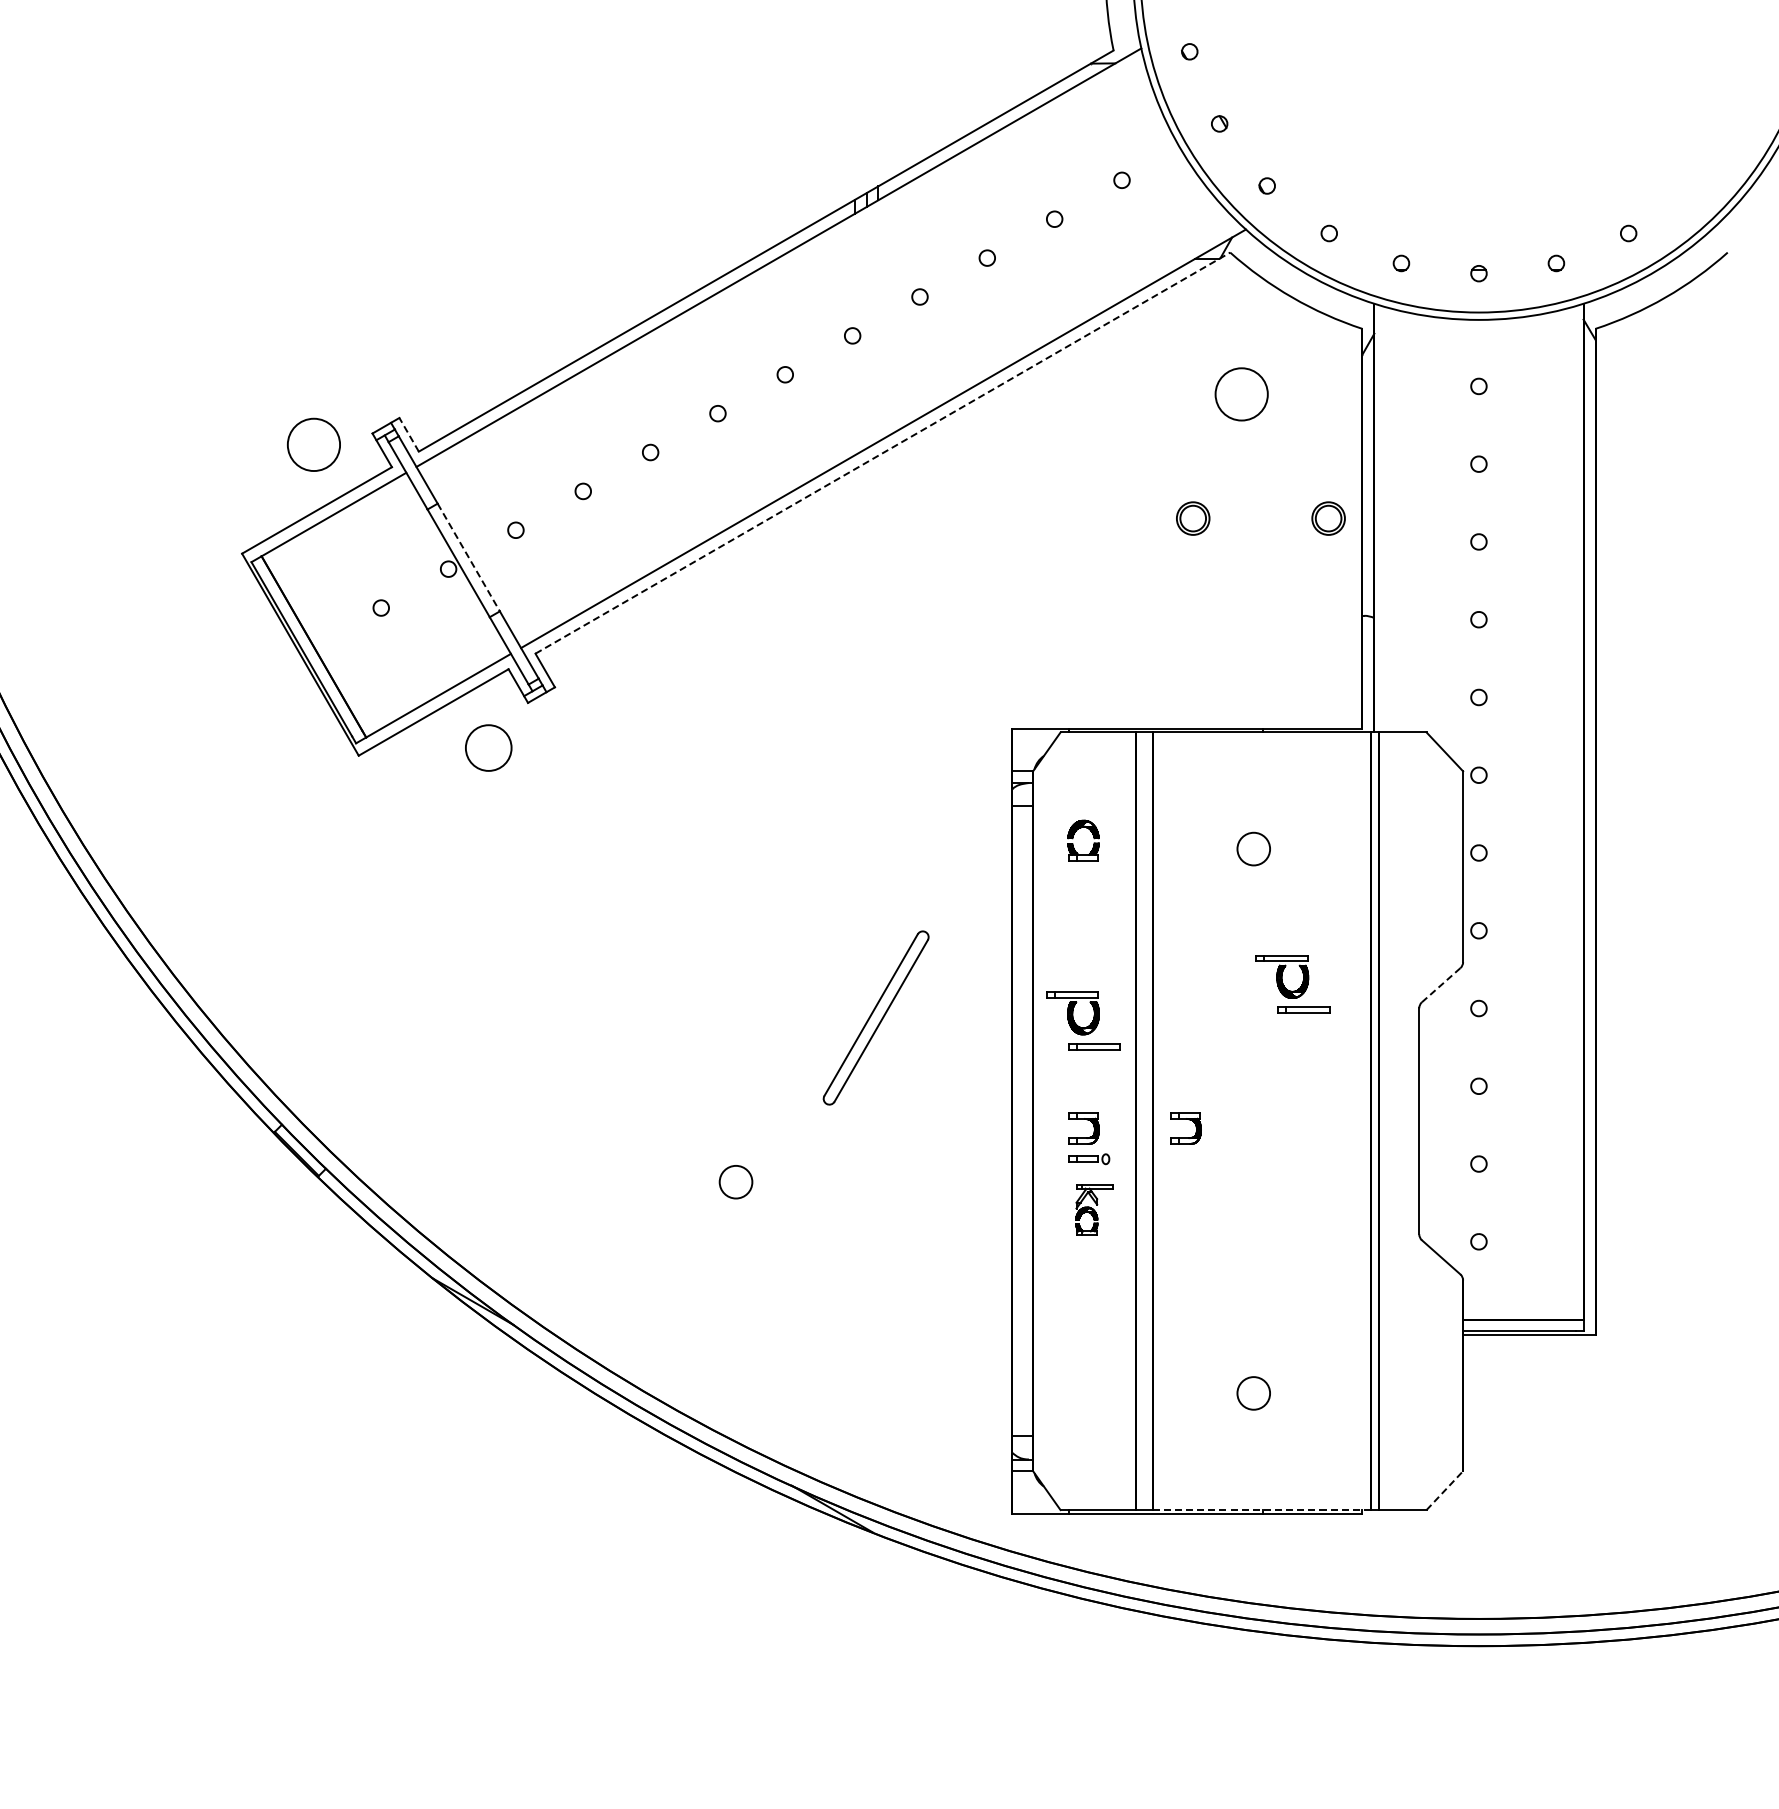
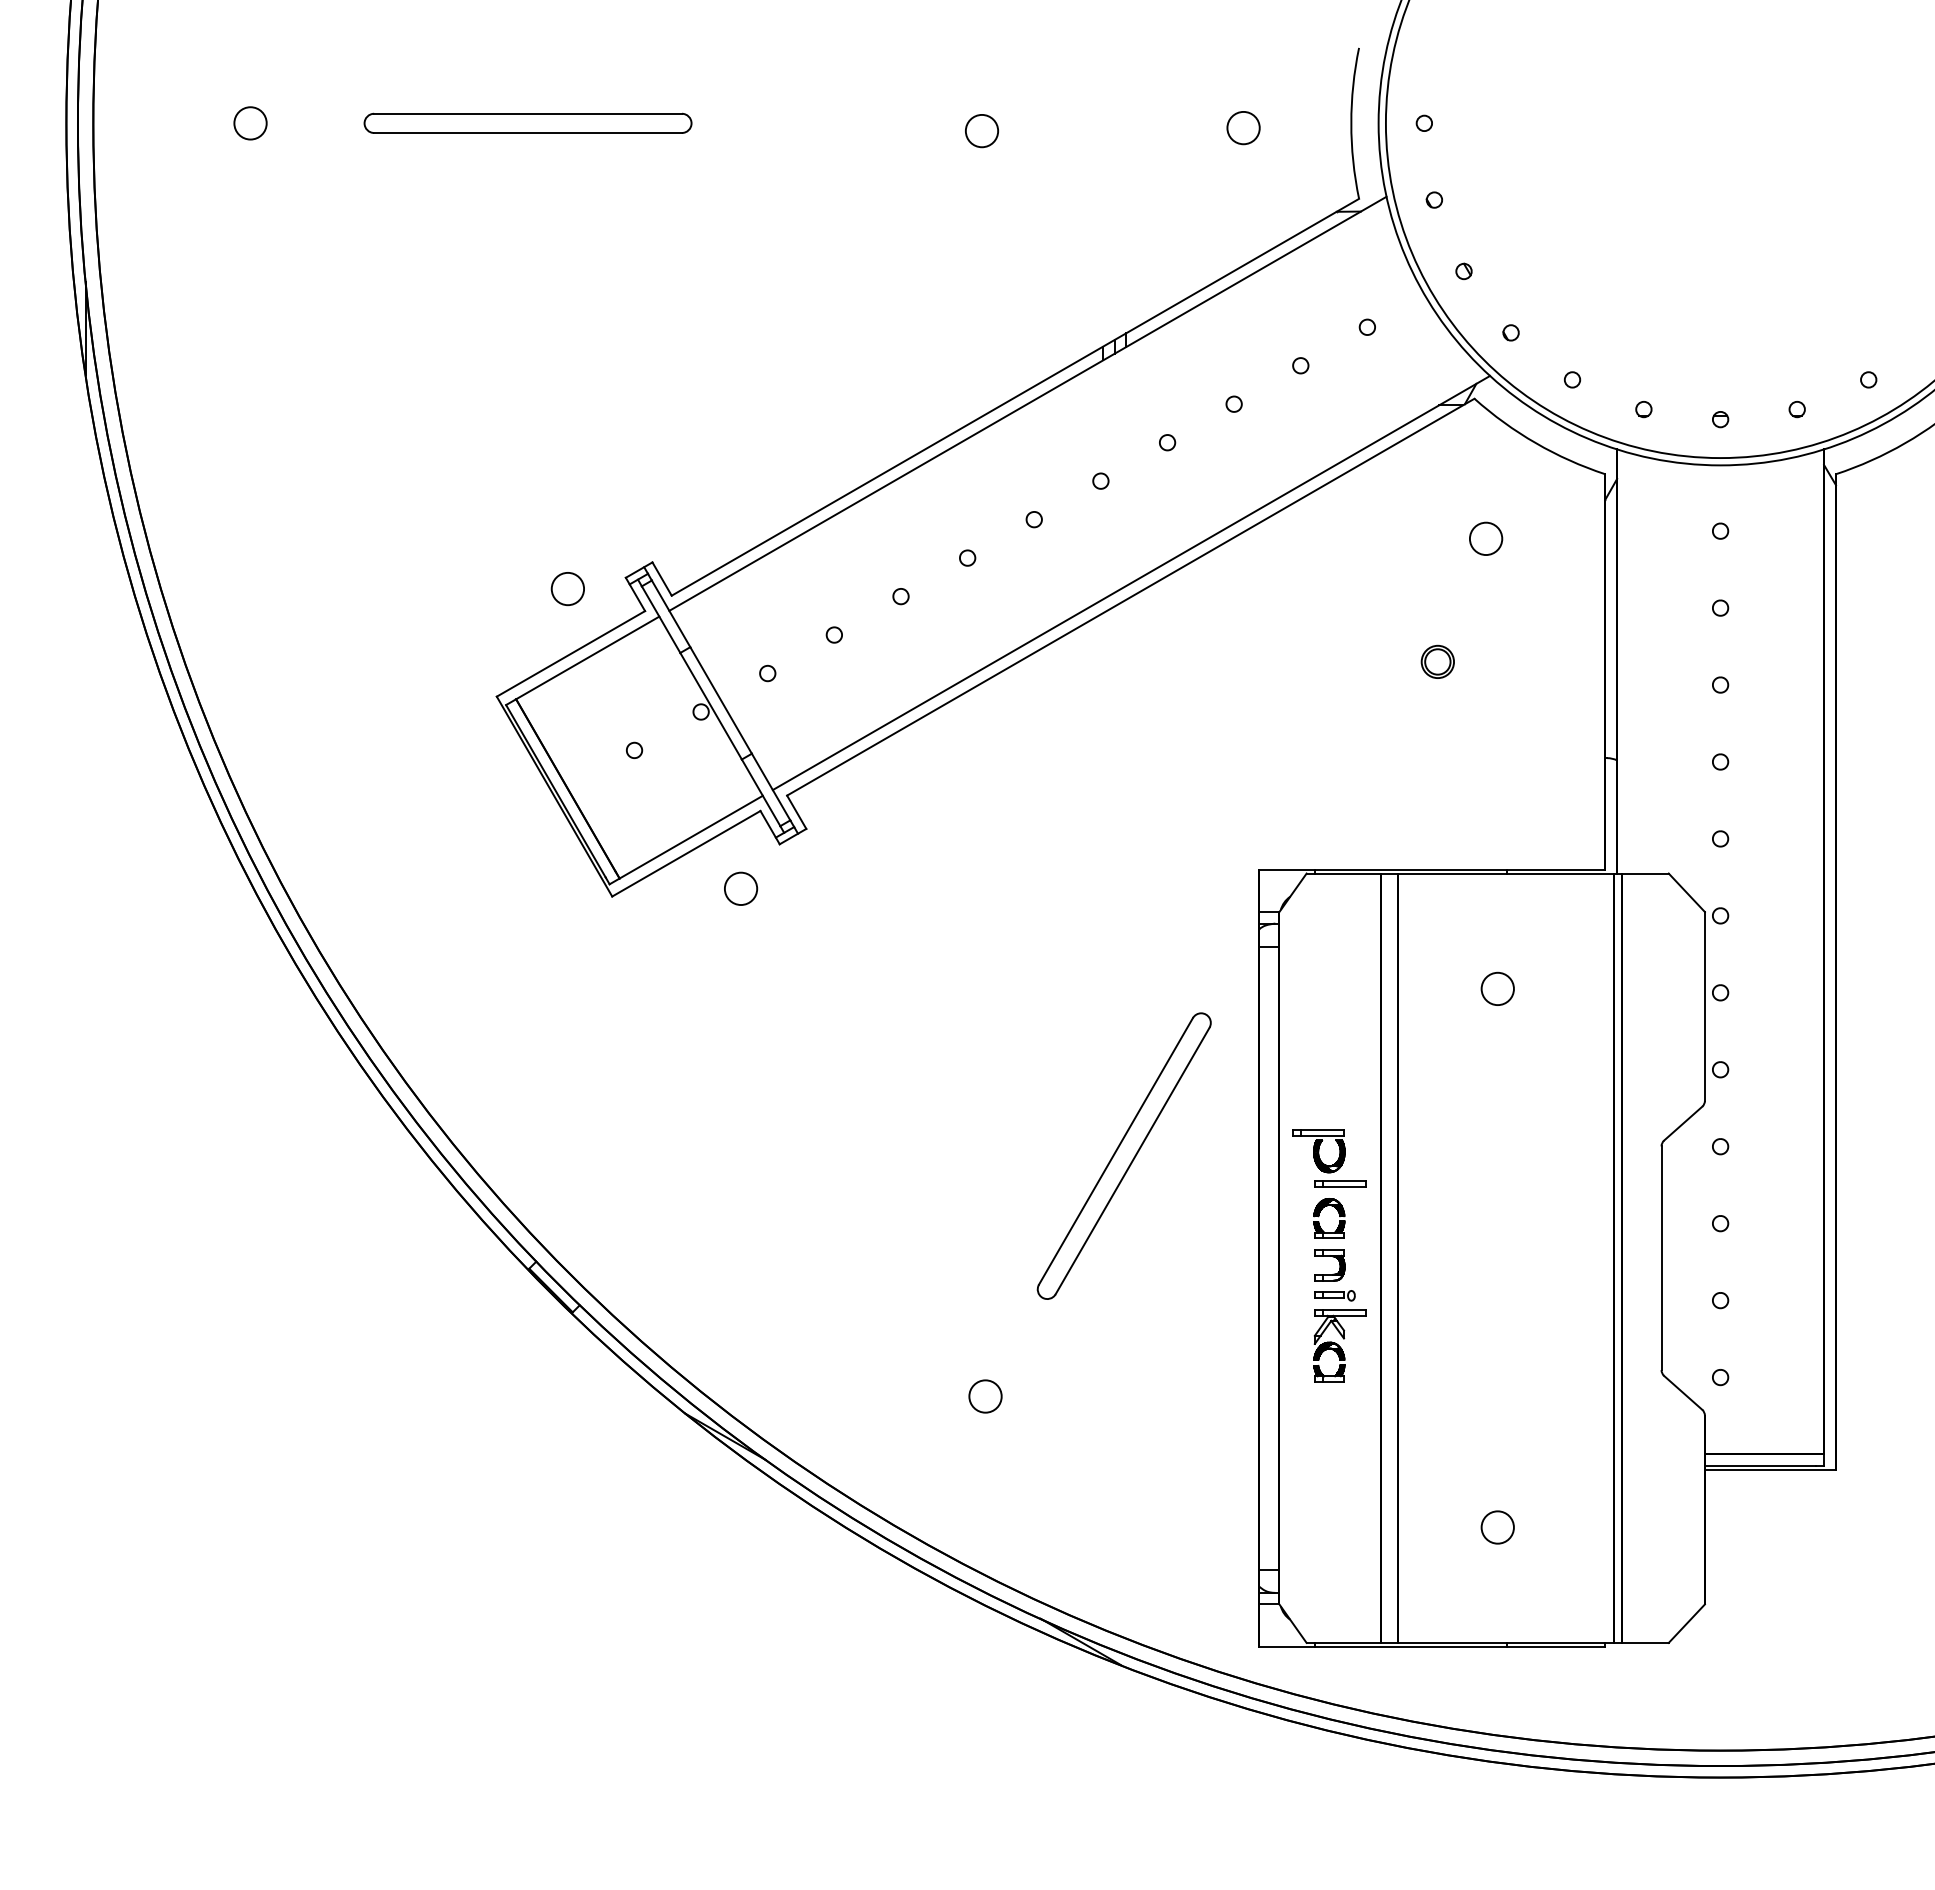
circle: (1242, 393) -> (1486, 538), size x0.62
line: (408, 434) -> (661, 578), dashed -> solid
circle: (313, 444) -> (567, 588), size x0.62
line: (882, 453) -> (1130, 597), dashed -> solid
part: (1328, 518) -> (1571, 661), removed
line: (469, 557) -> (721, 700), dashed -> solid
circle: (489, 747) -> (741, 888), size x0.71
part: (1073, 838) -> (1319, 1216), moved
line: (1441, 985) -> (1683, 1123), dashed -> solid
part: (1289, 990) -> (1533, 1128), removed
part: (875, 1017) -> (1123, 1155), size x1.67
part: (1188, 1120) -> (1433, 1257), removed
circle: (736, 1182) -> (985, 1396), moved
part: (1093, 1209) -> (1339, 1345), size x1.43
line: (1445, 1490) -> (1687, 1623), dashed -> solid
line: (1262, 1509) -> (1506, 1642), dashed -> solid

